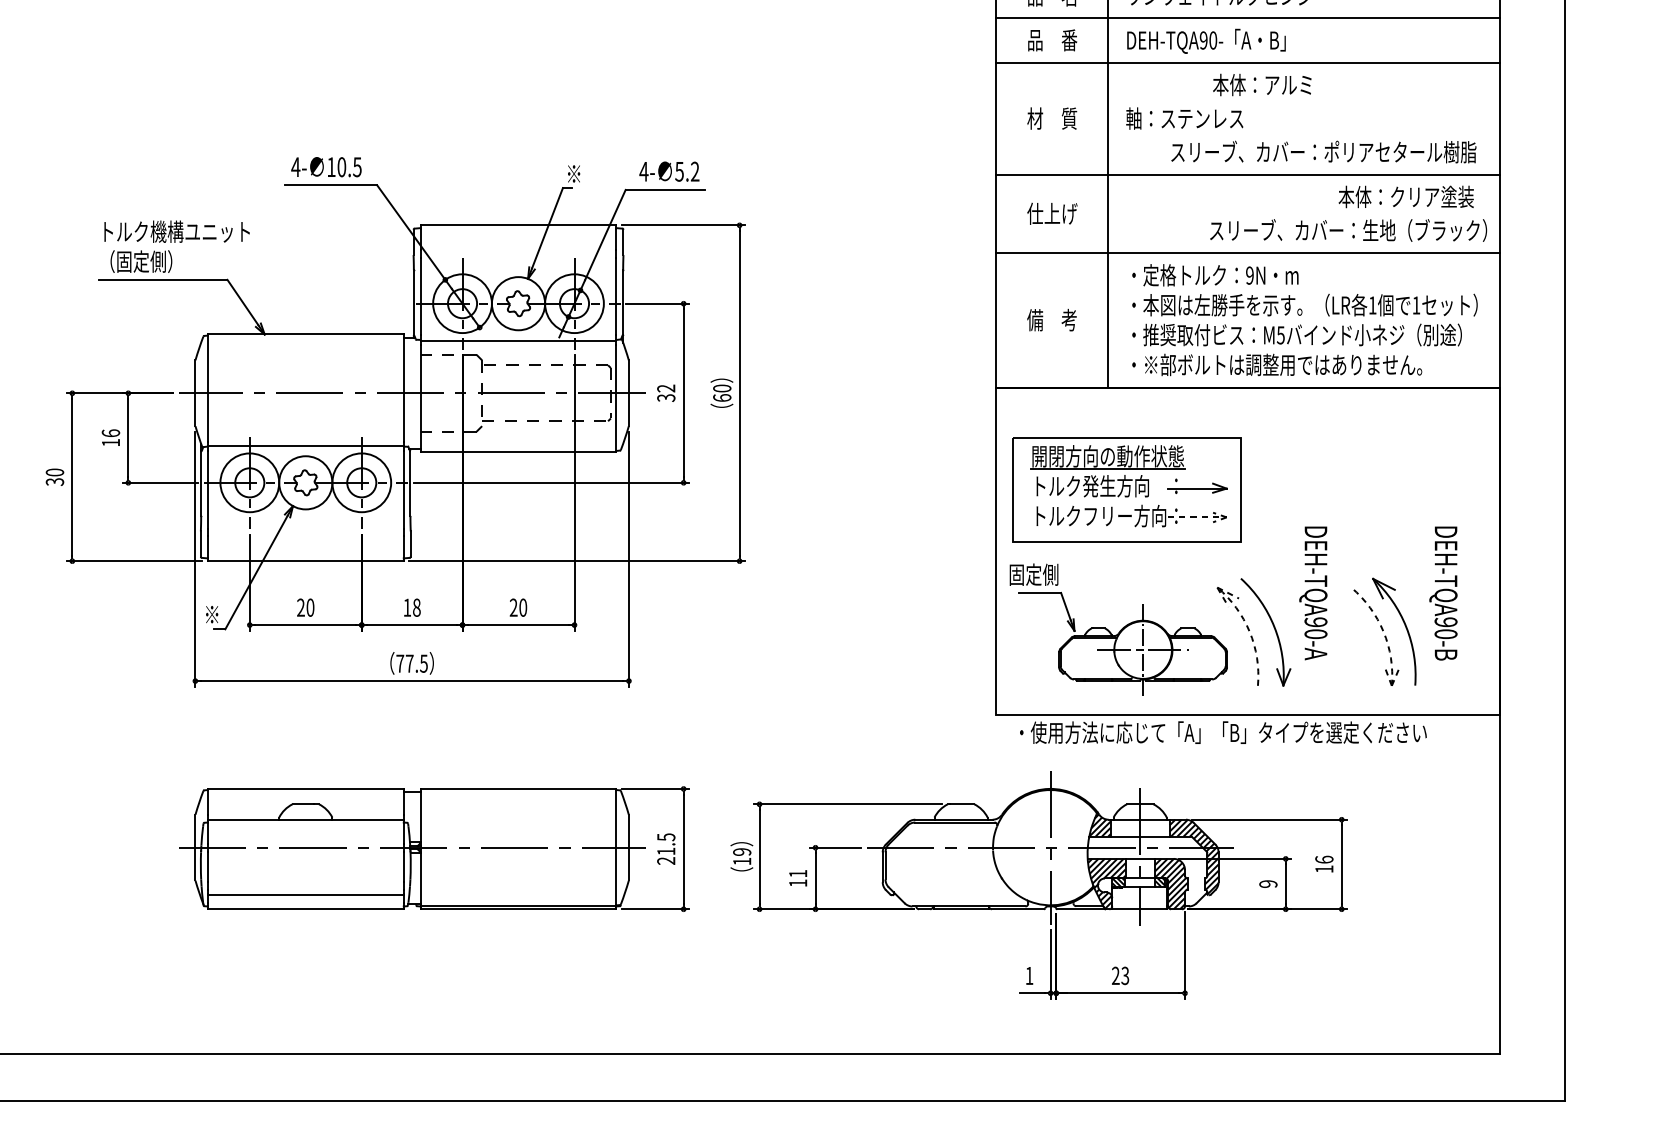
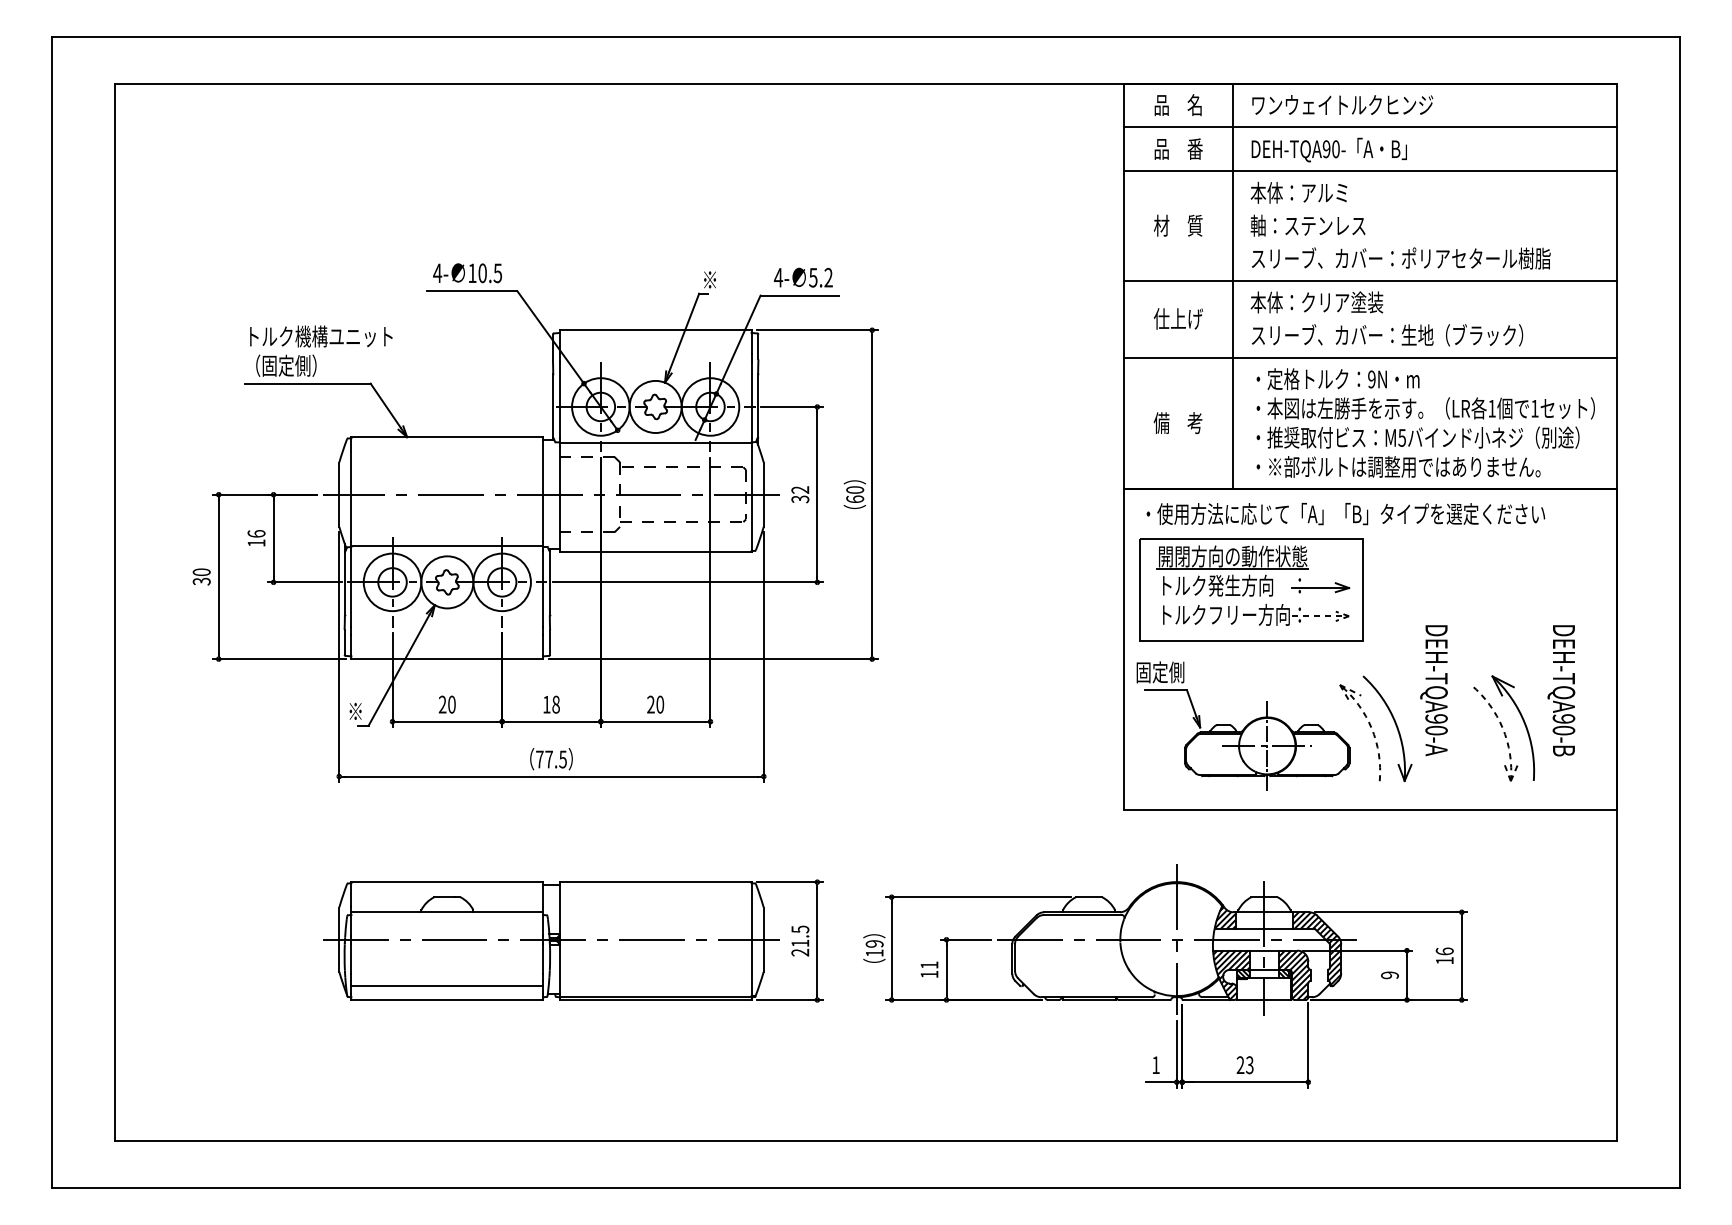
text: (1261, 84) -> (1298, 192), moved
text: (1324, 152) -> (1401, 258), moved
text: (1405, 197) -> (1316, 302), moved
text: (1348, 230) -> (1387, 335), moved
text: (1222, 733) -> (1345, 514), moved

